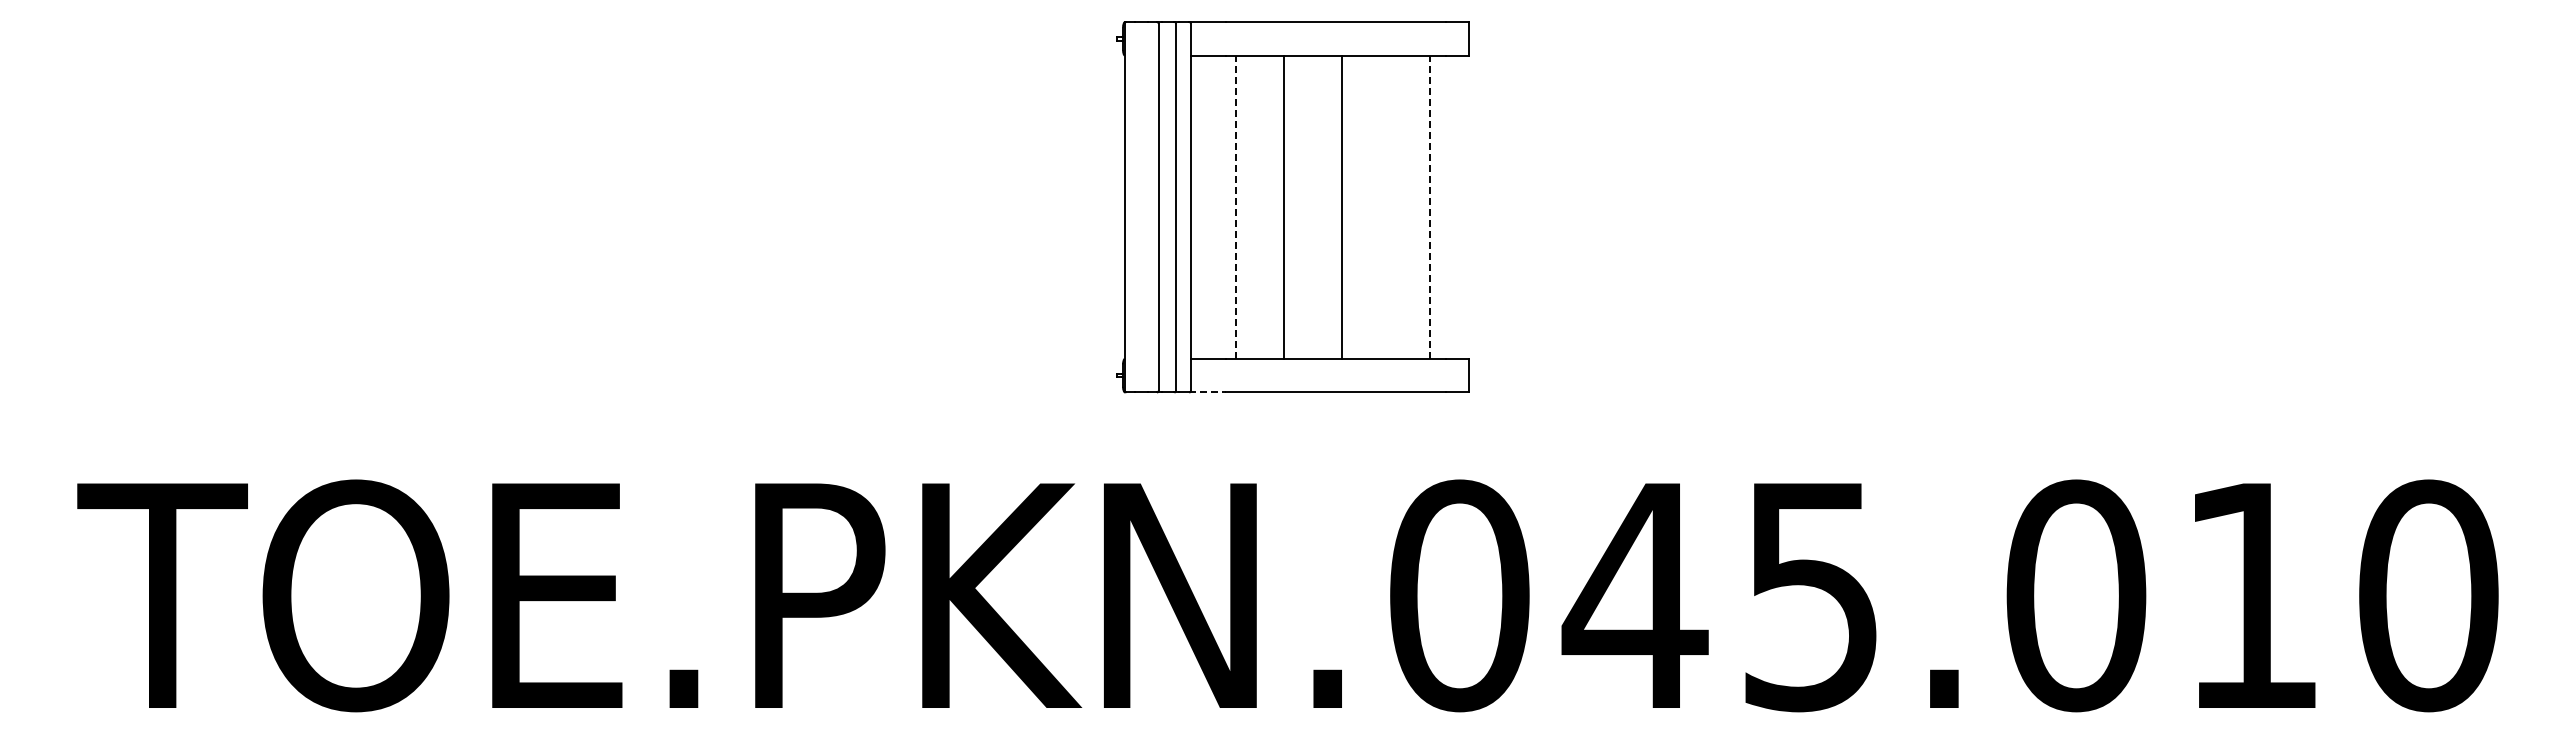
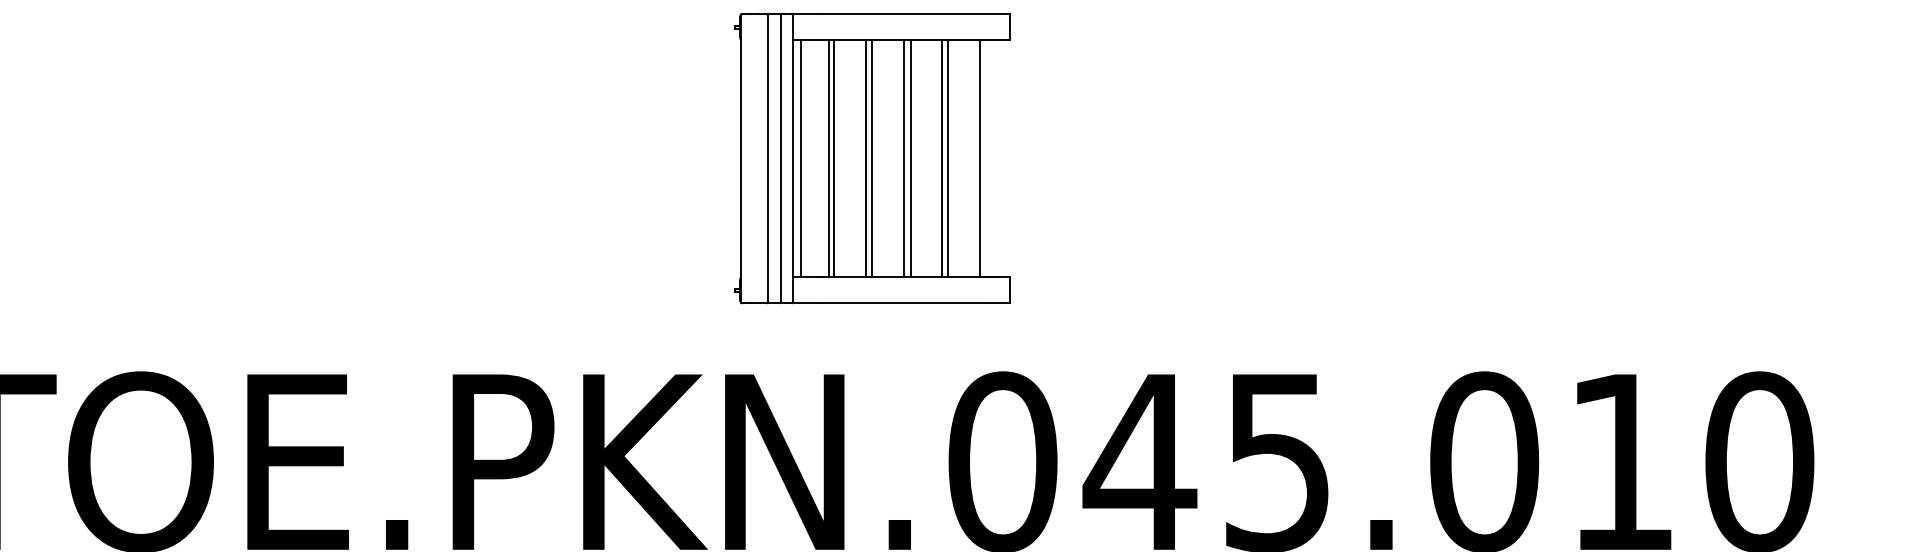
line: (1201, 206) -> (801, 158), added
line: (1242, 206) -> (833, 158), added
line: (1292, 206) -> (872, 158), added
line: (1332, 206) -> (903, 158), added
line: (1381, 206) -> (941, 158), added
line: (1389, 206) -> (948, 158), added
line: (1236, 207) -> (828, 158), dashed -> solid
line: (1429, 207) -> (979, 158), dashed -> solid
line: (1207, 392) -> (805, 303), dashed -> solid

